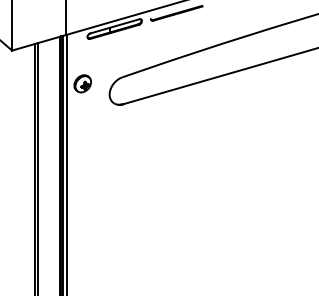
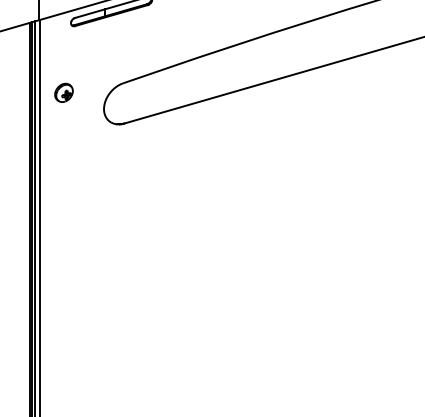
part: (82, 83) -> (63, 92), size x0.71

